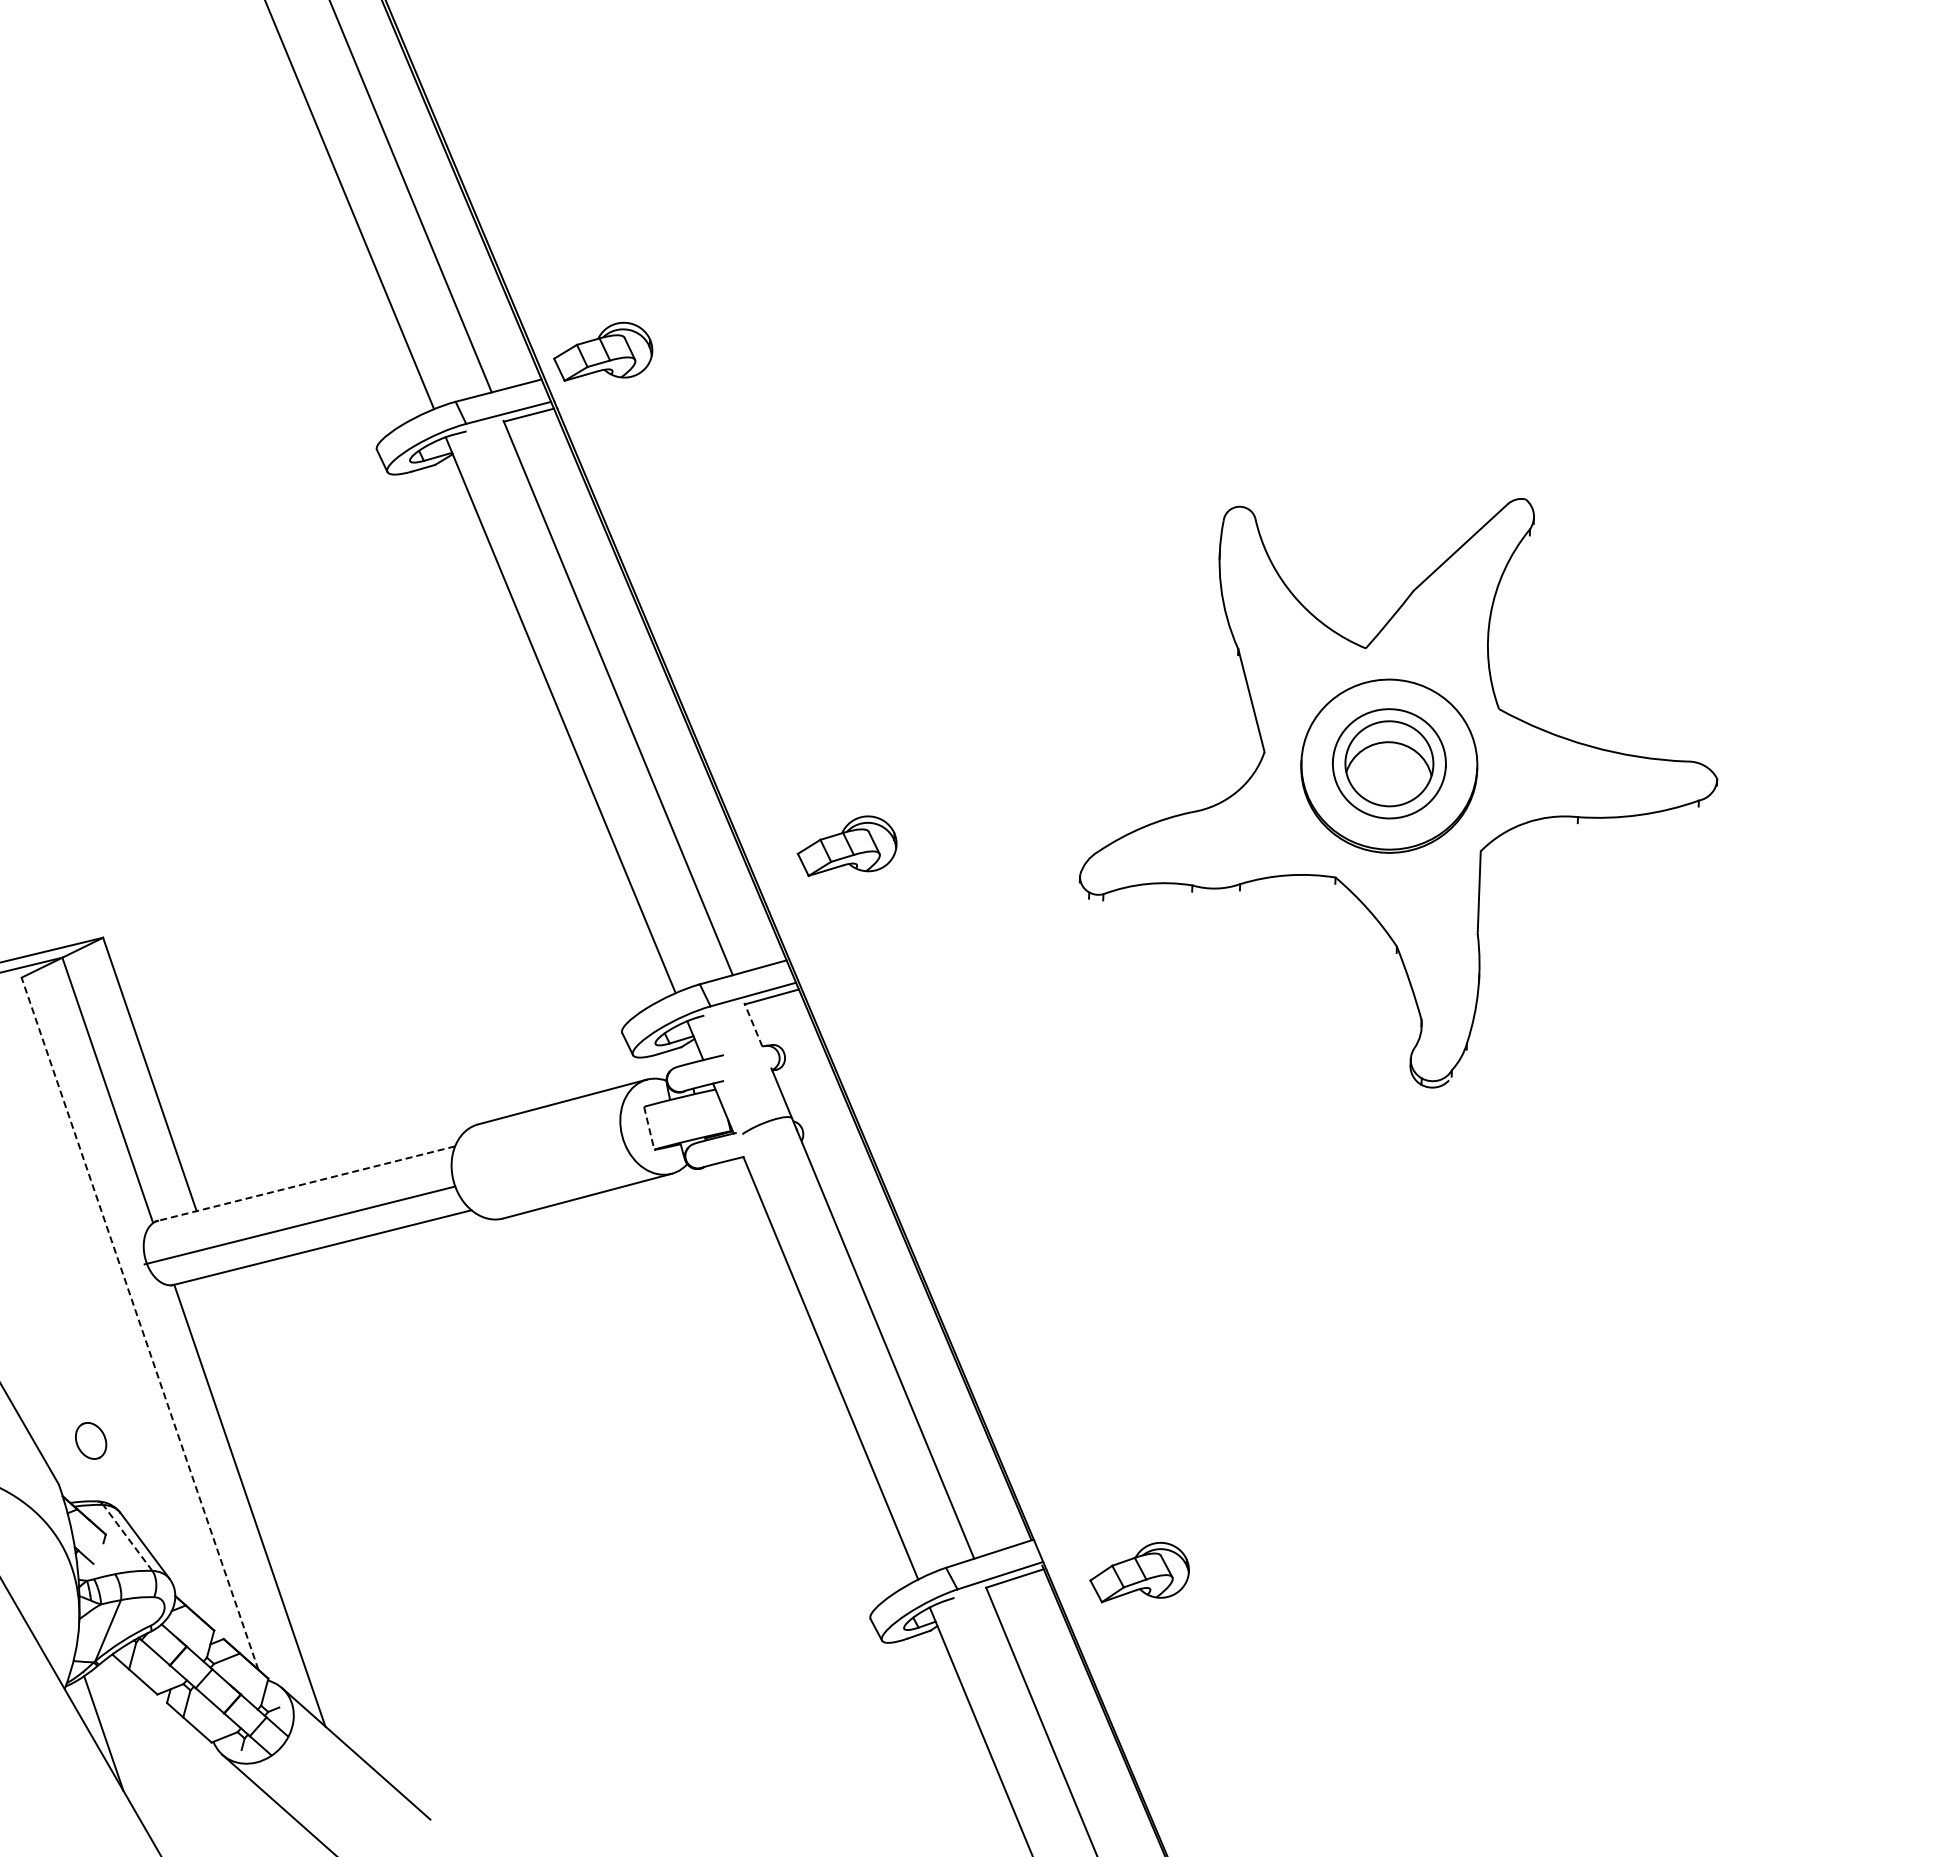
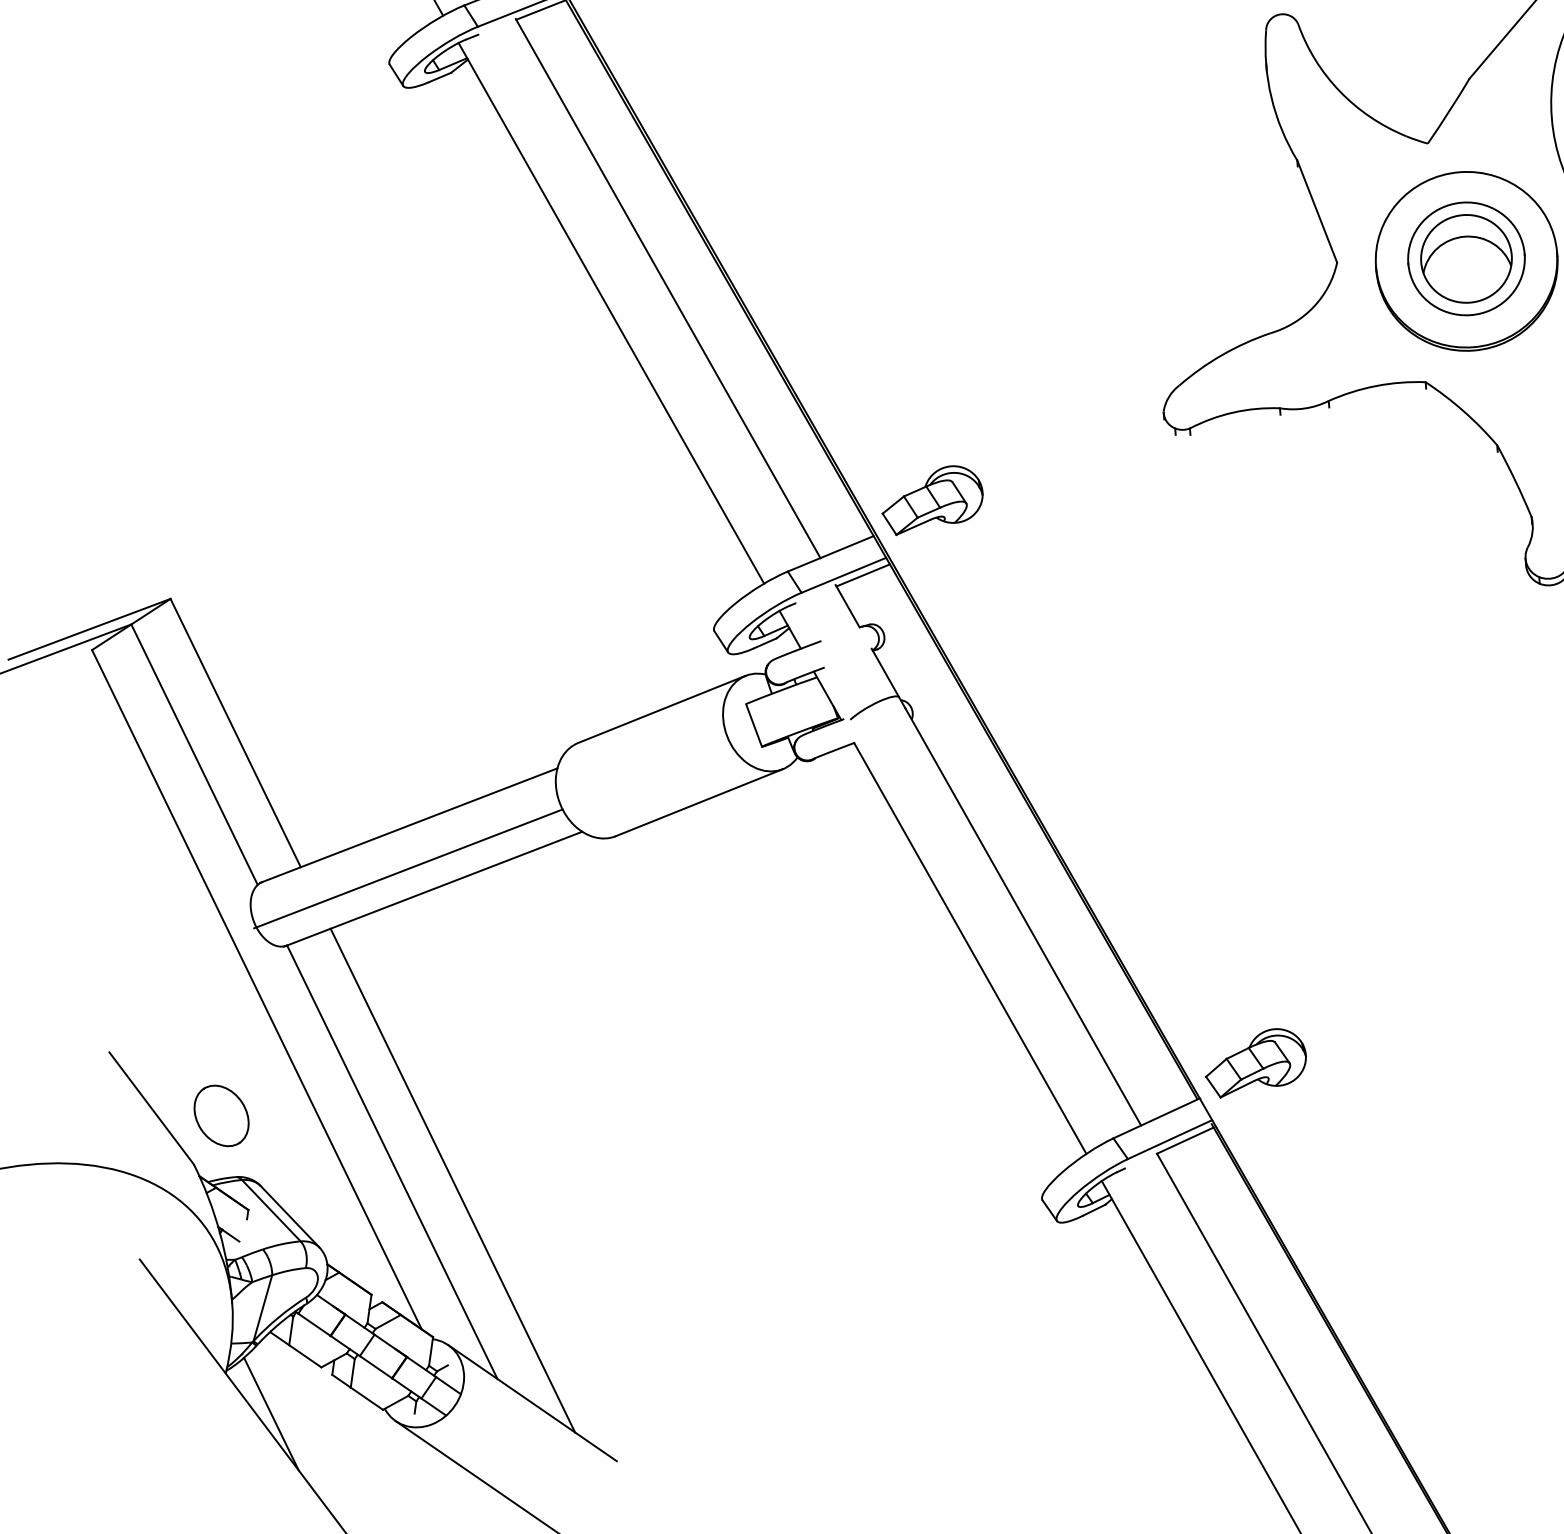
part: (846, 845) -> (931, 498), moved
line: (753, 1024) -> (847, 605), dashed -> solid
line: (649, 1128) -> (754, 725), dashed -> solid
line: (306, 1183) -> (409, 825), dashed -> solid
line: (140, 1323) -> (257, 989), dashed -> solid
part: (90, 1440) -> (220, 1115), size x1.67
line: (305, 1530) -> (452, 1180), added
line: (127, 1537) -> (270, 1210), dashed -> solid
part: (1139, 1572) -> (1255, 1062), moved

